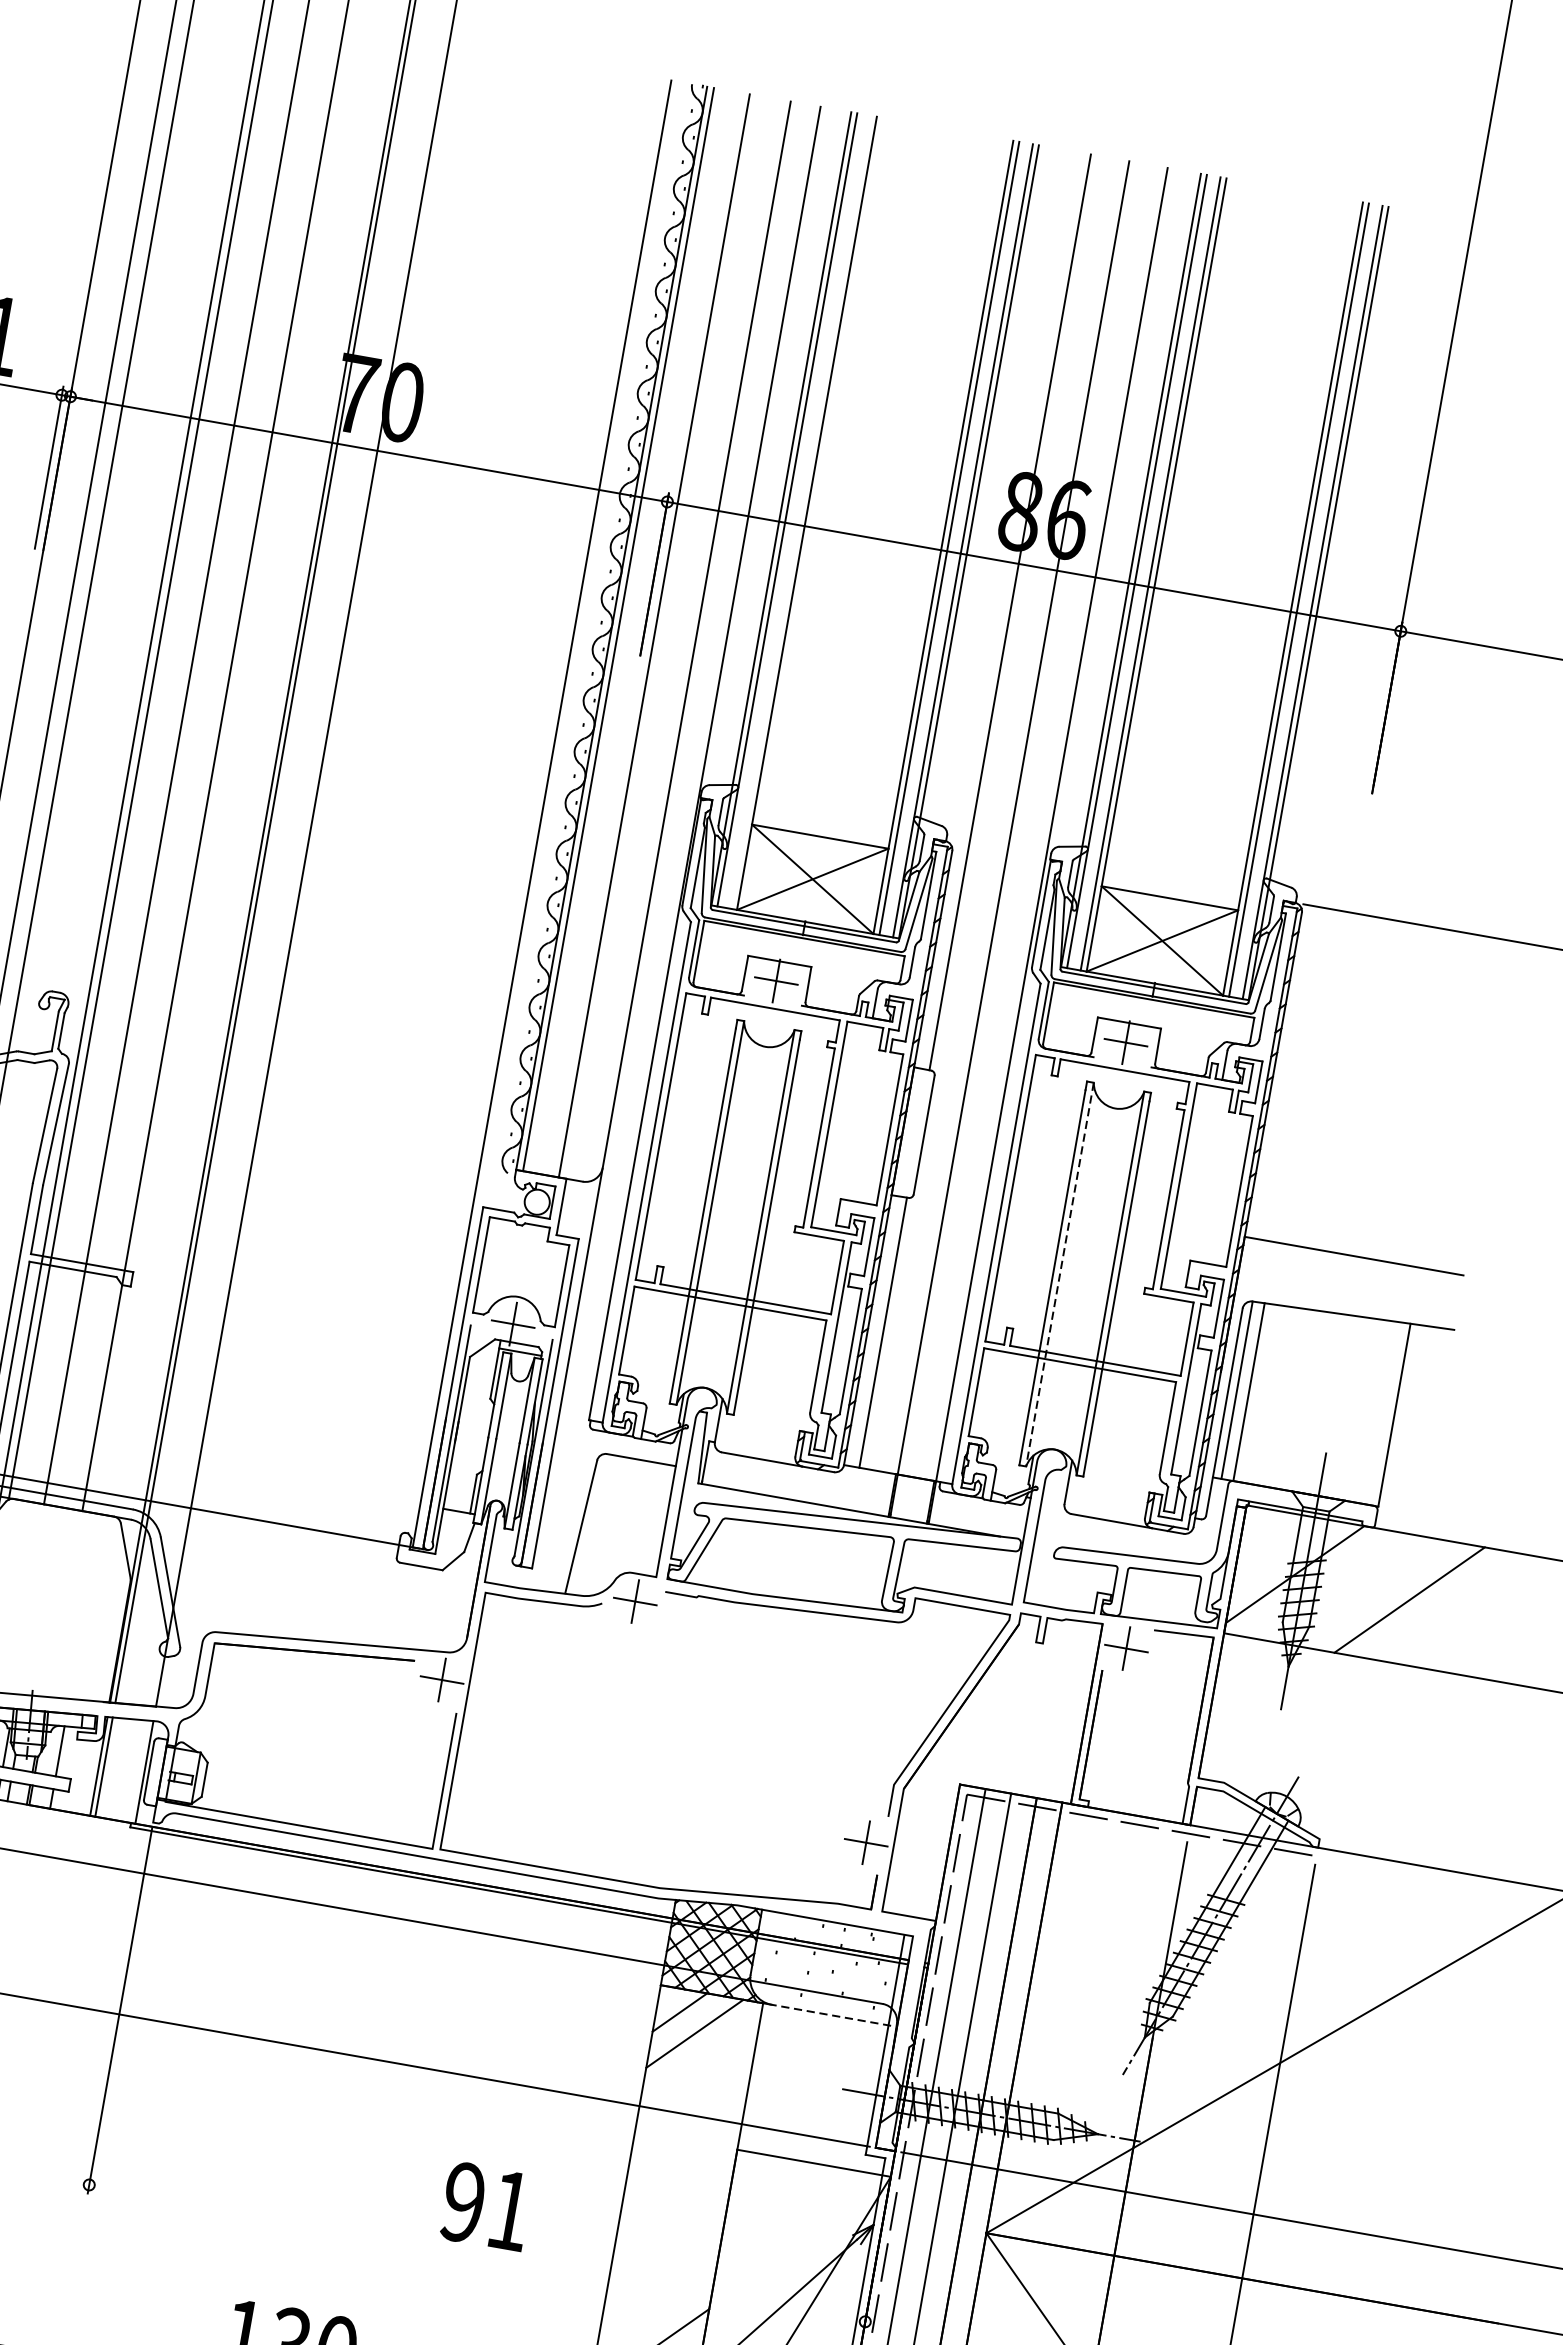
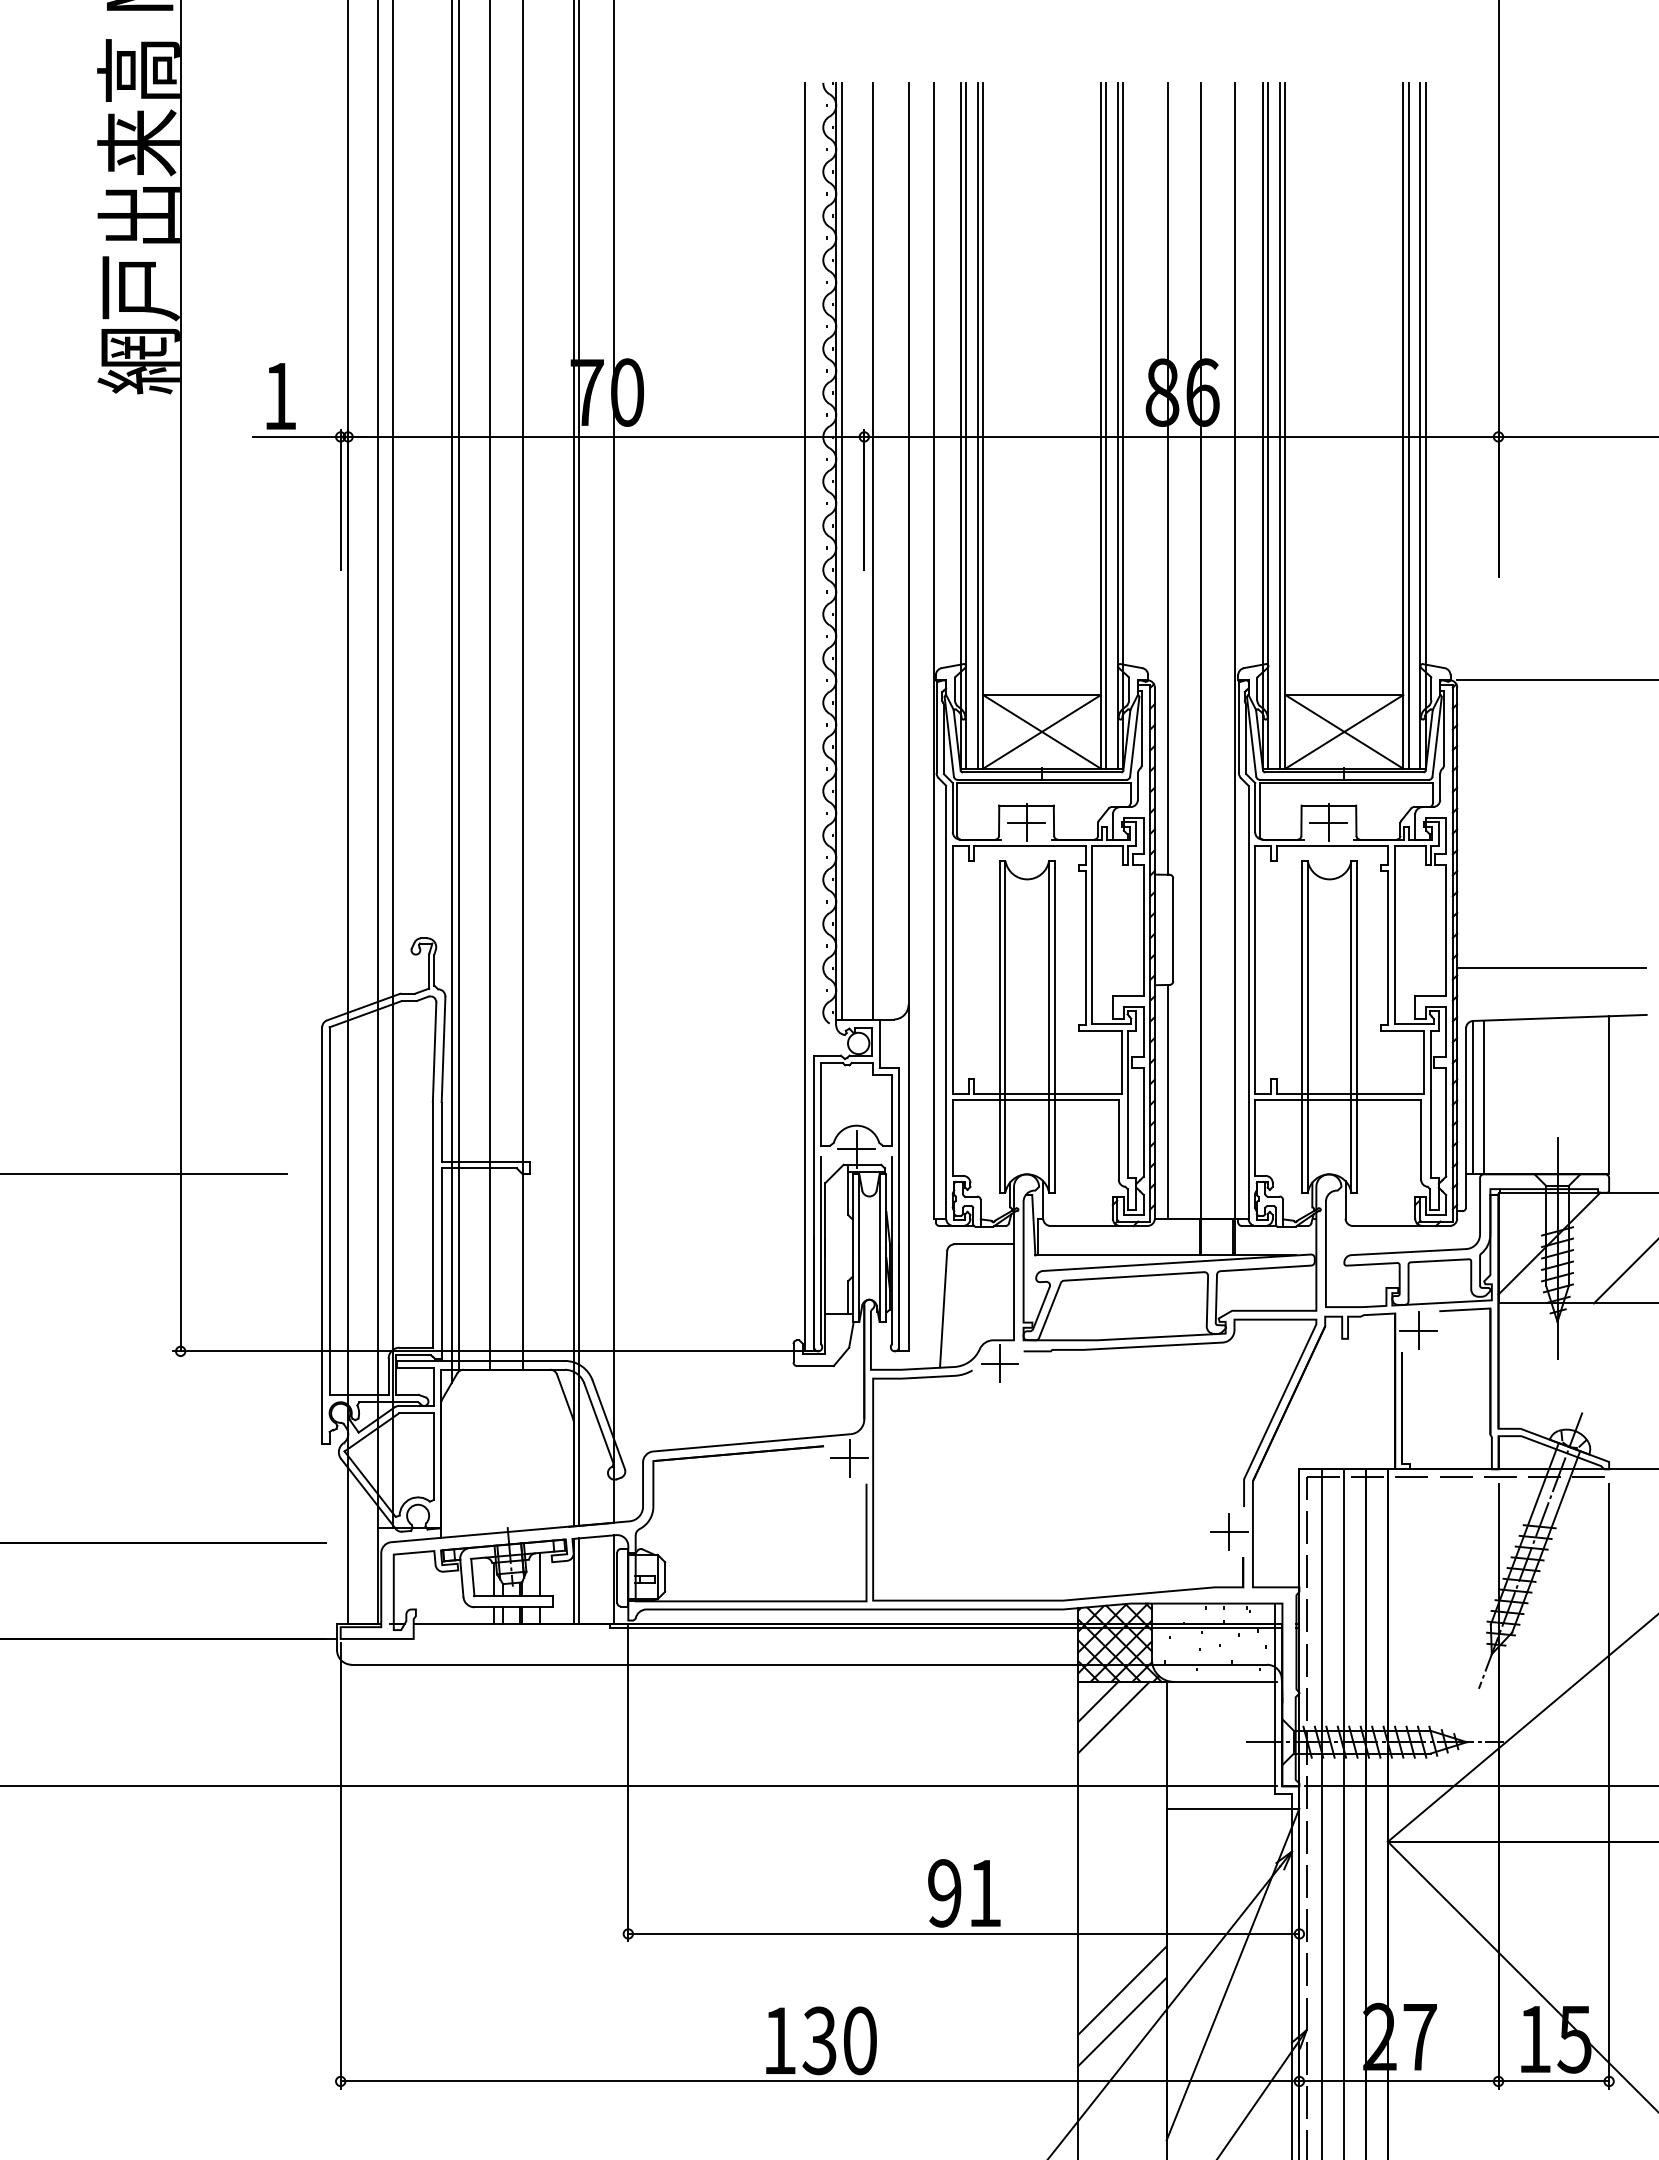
line: (800, 511) -> (977, 425), added
line: (1059, 1274) -> (1307, 1026), dashed -> solid
line: (831, 2014) -> (1225, 1681), dashed -> solid
line: (476, 2252) -> (963, 1933), added

